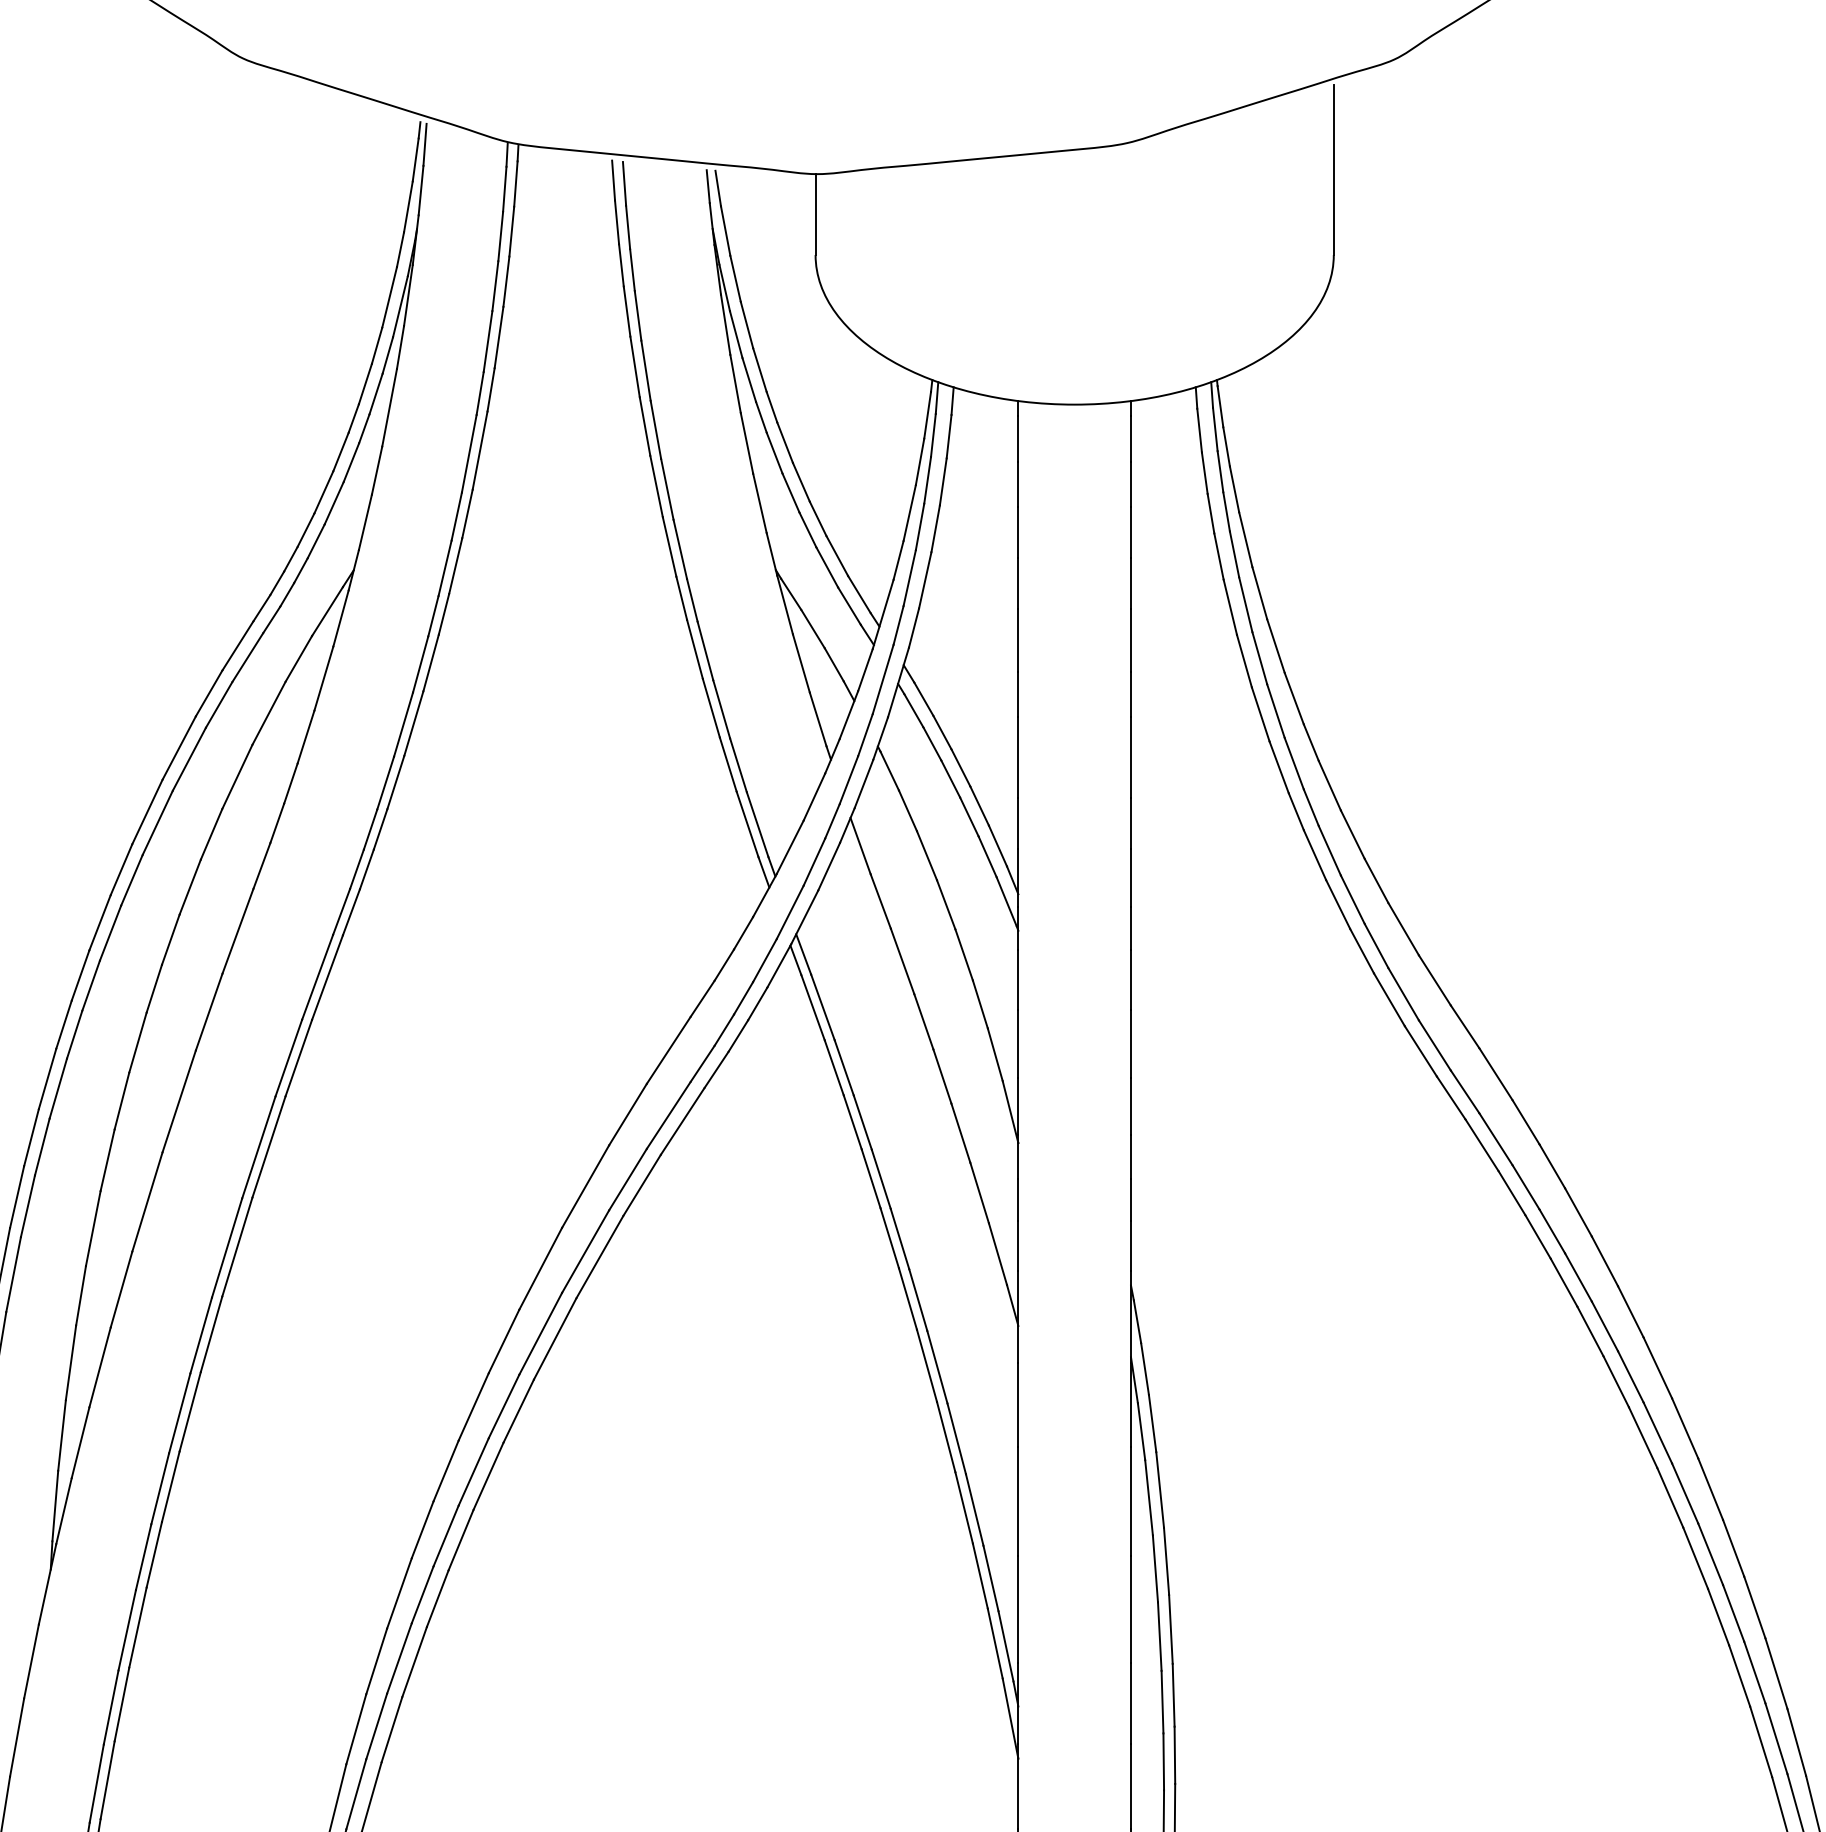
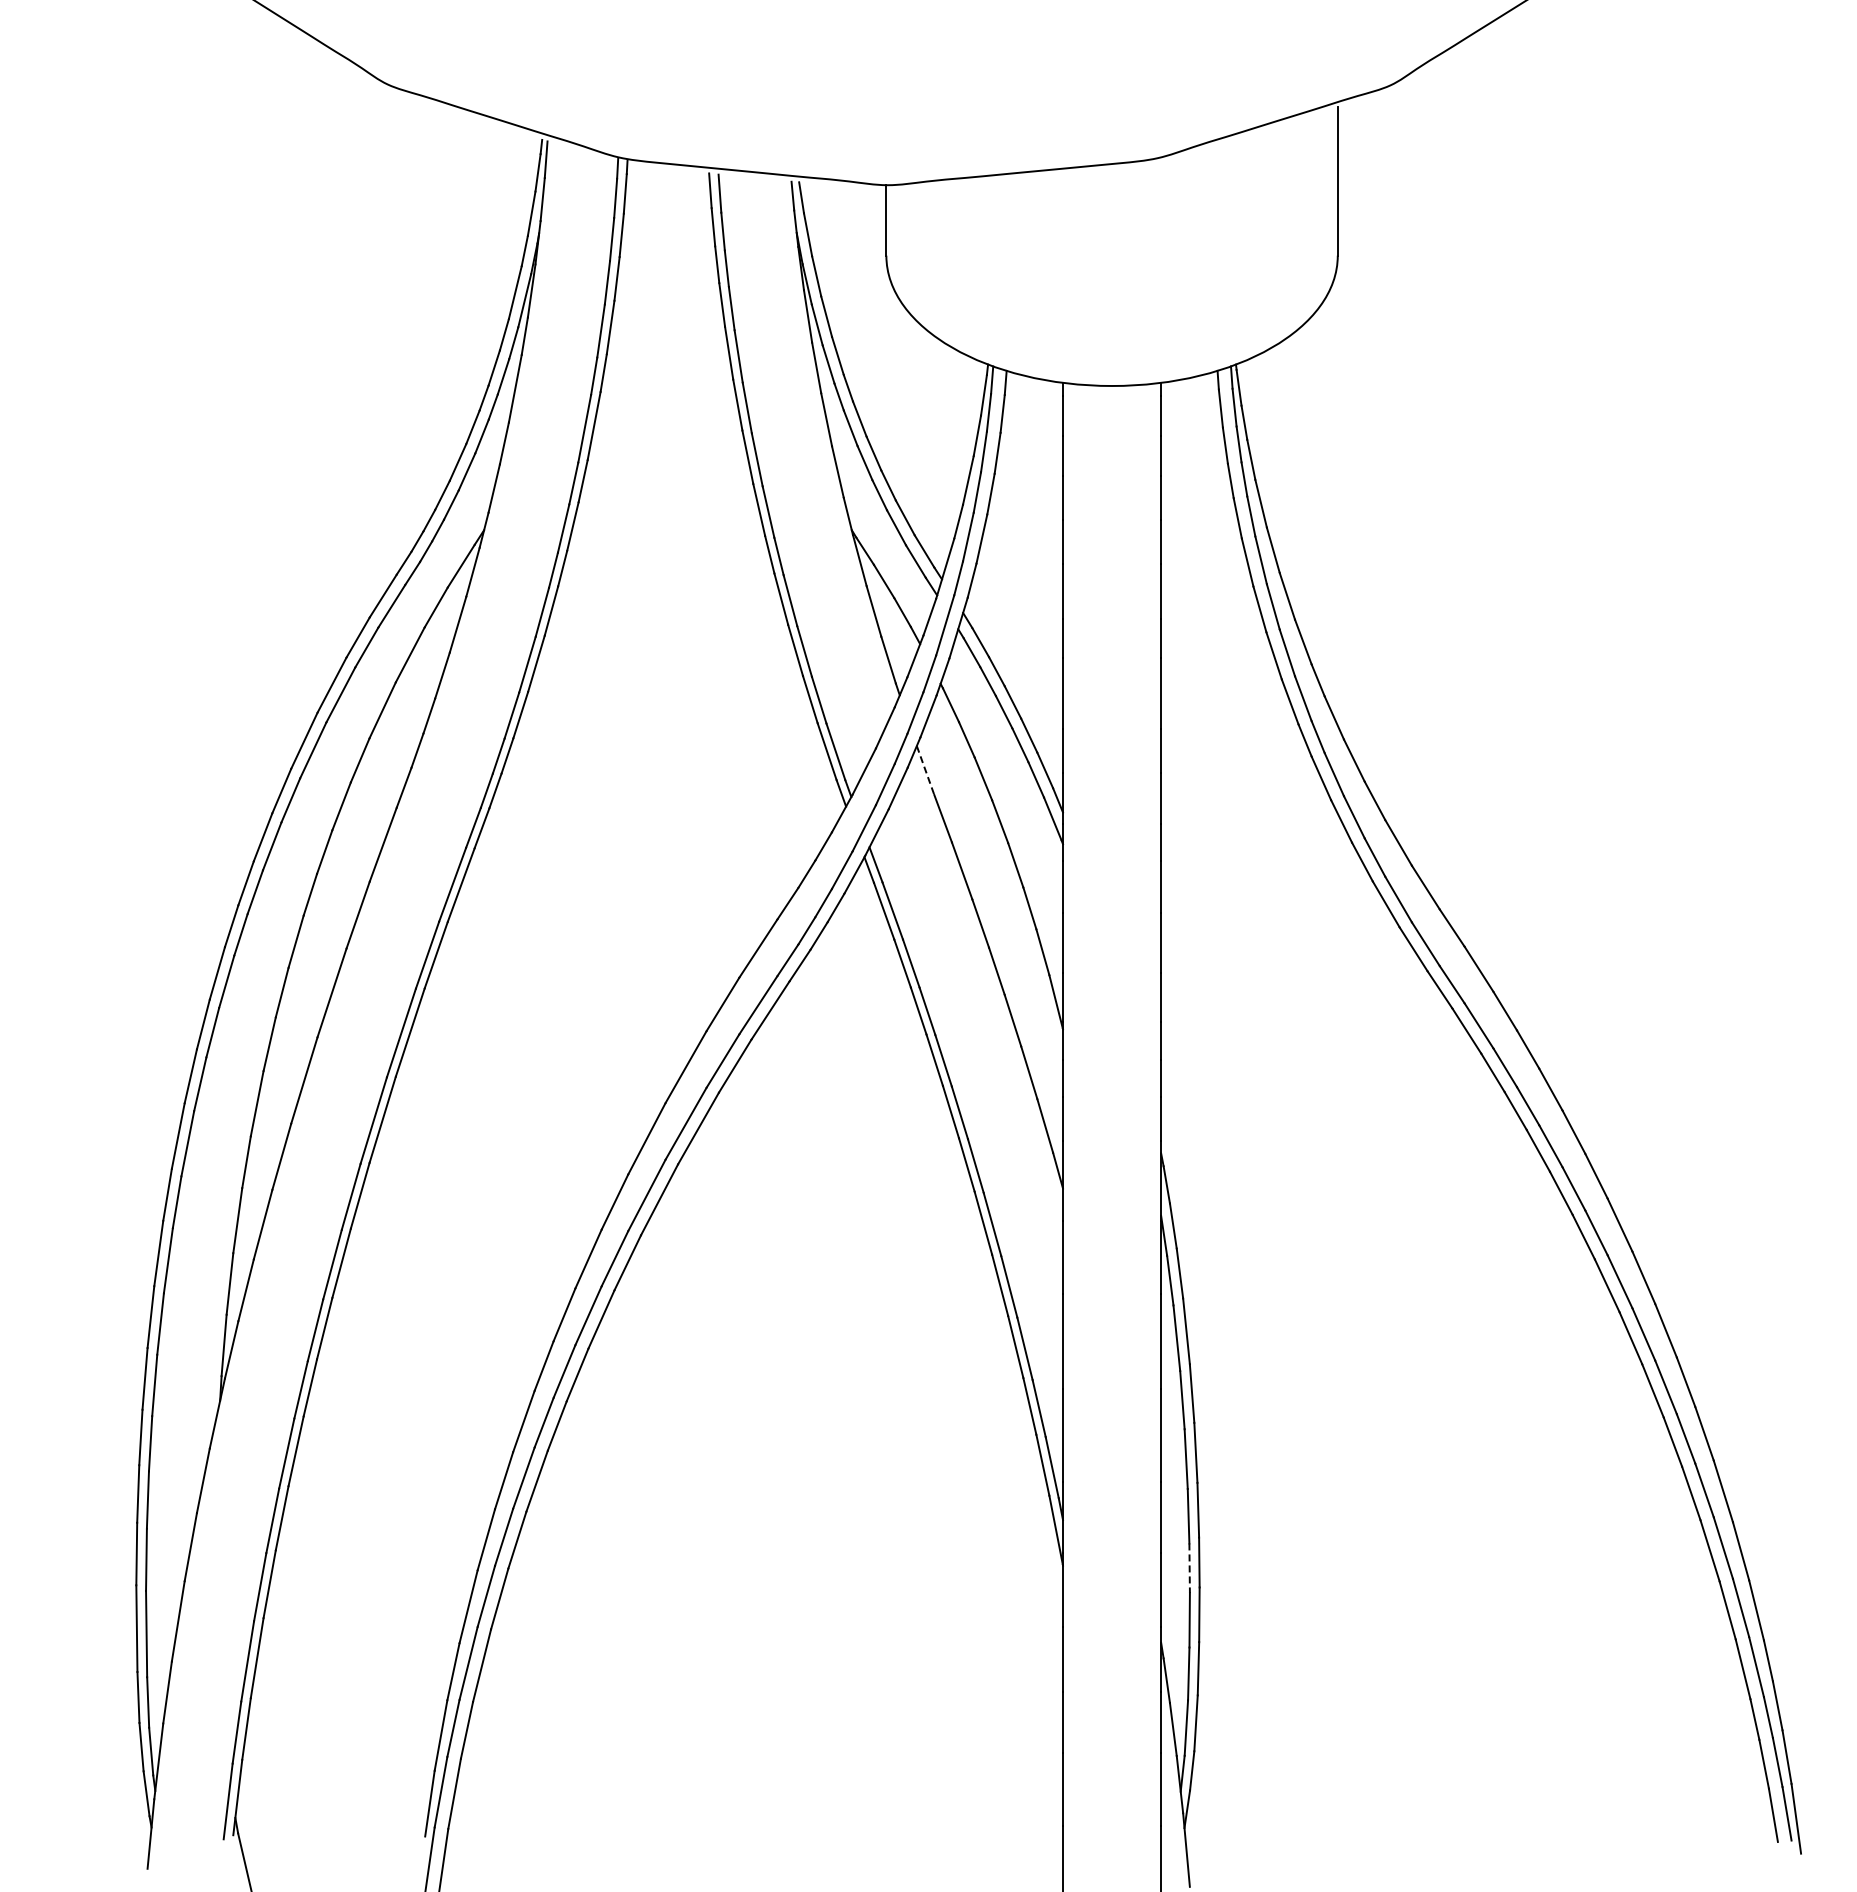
line: (860, 846) -> (925, 770), solid -> dashed
line: (1163, 1762) -> (1189, 1568), solid -> dashed

